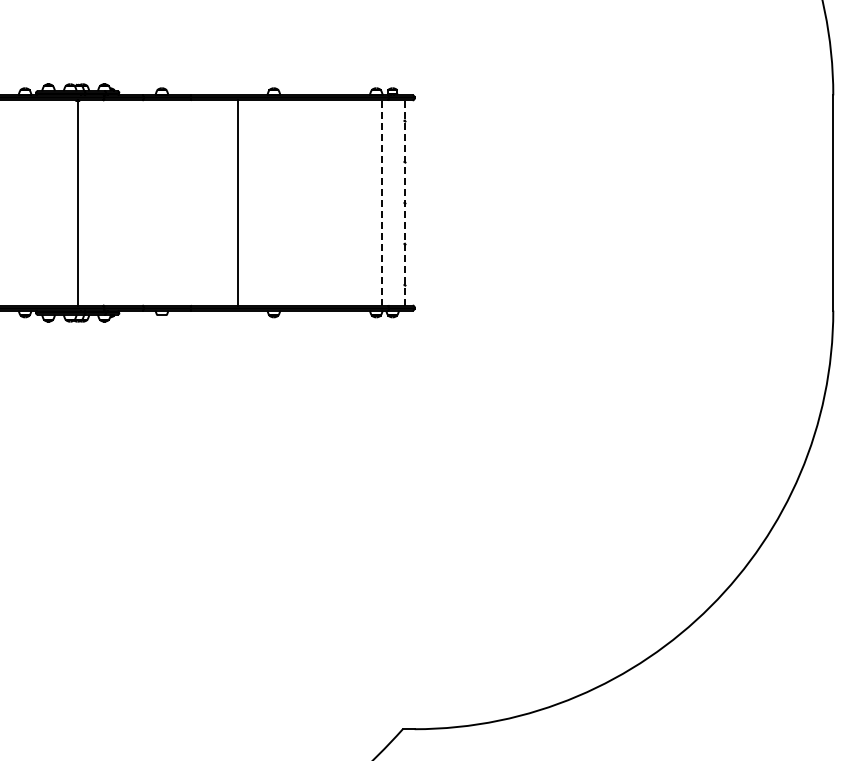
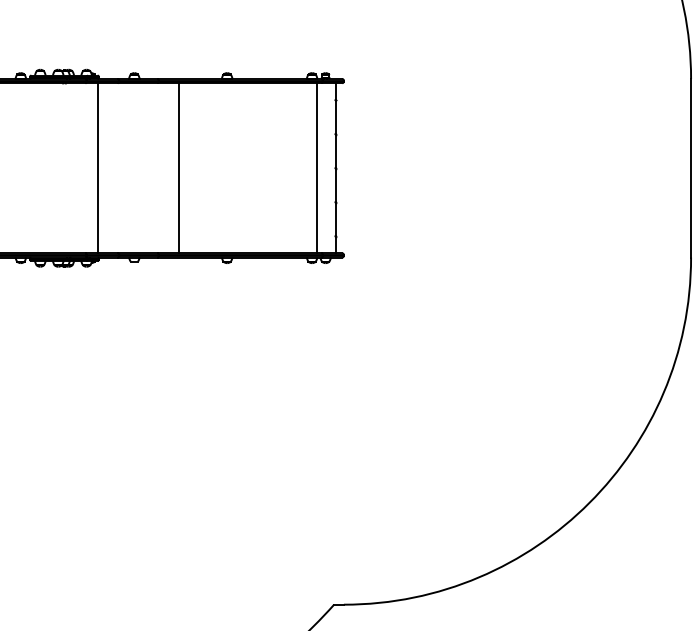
line: (77, 202) -> (97, 167), moved
line: (238, 202) -> (178, 167), moved
line: (382, 203) -> (317, 168), dashed -> solid
line: (404, 203) -> (335, 168), dashed -> solid

